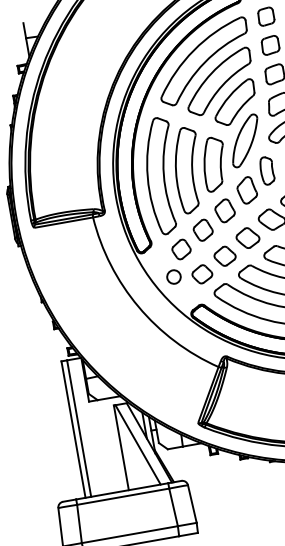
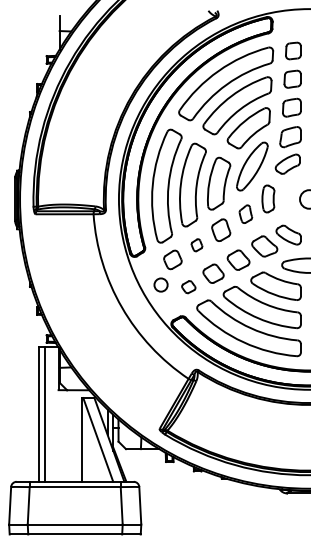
part: (246, 189) -> (245, 213), size x0.7
part: (202, 230) -> (196, 245), size x0.6
part: (201, 273) -> (188, 286), size x0.7

